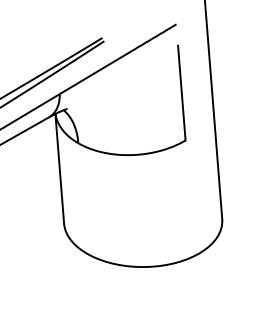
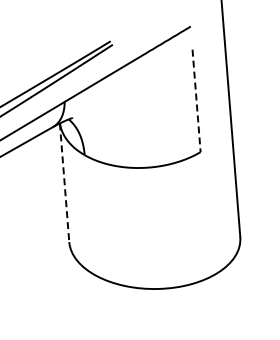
line: (181, 93) -> (196, 101), solid -> dashed
line: (59, 169) -> (64, 183), solid -> dashed

